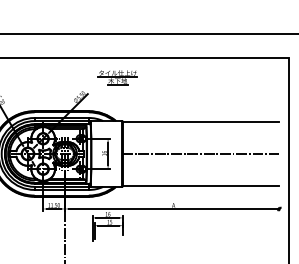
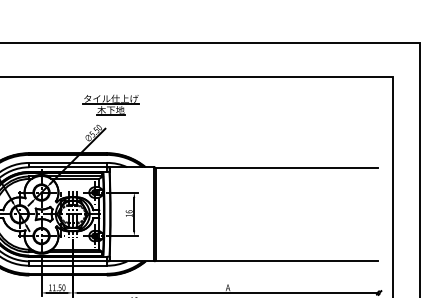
part: (117, 77) -> (110, 105), moved
line: (200, 153) -> (266, 213), removed

